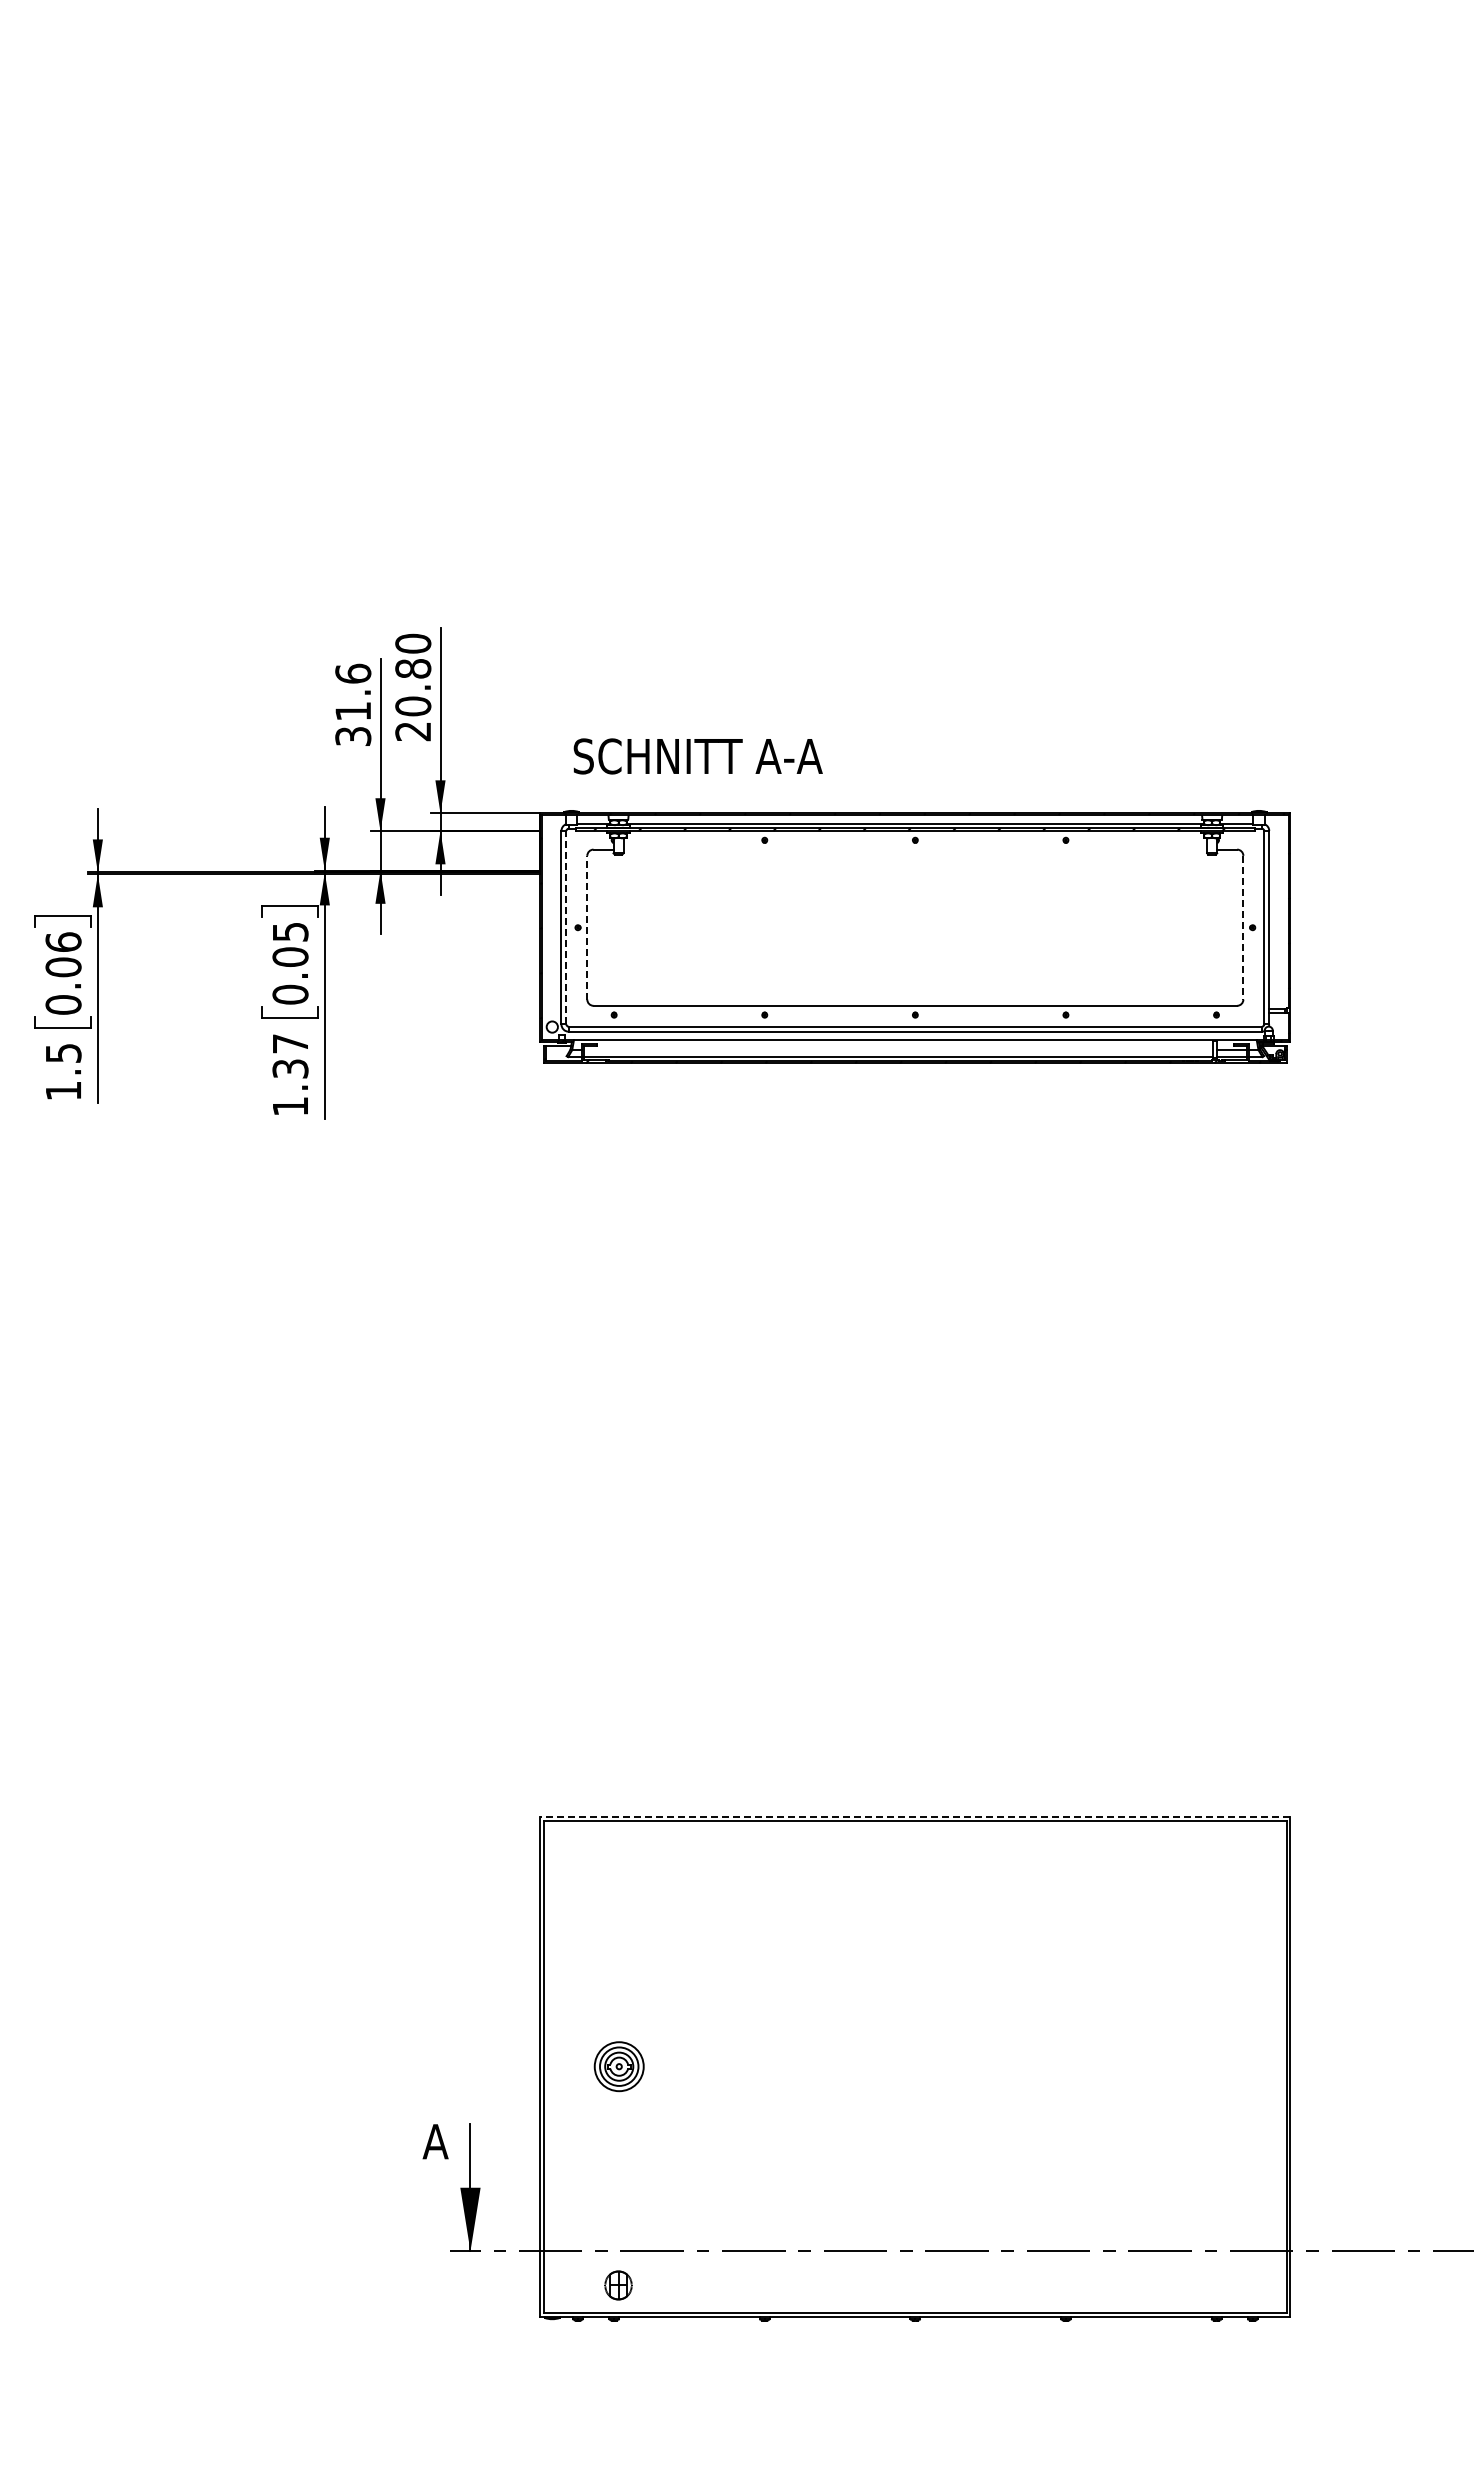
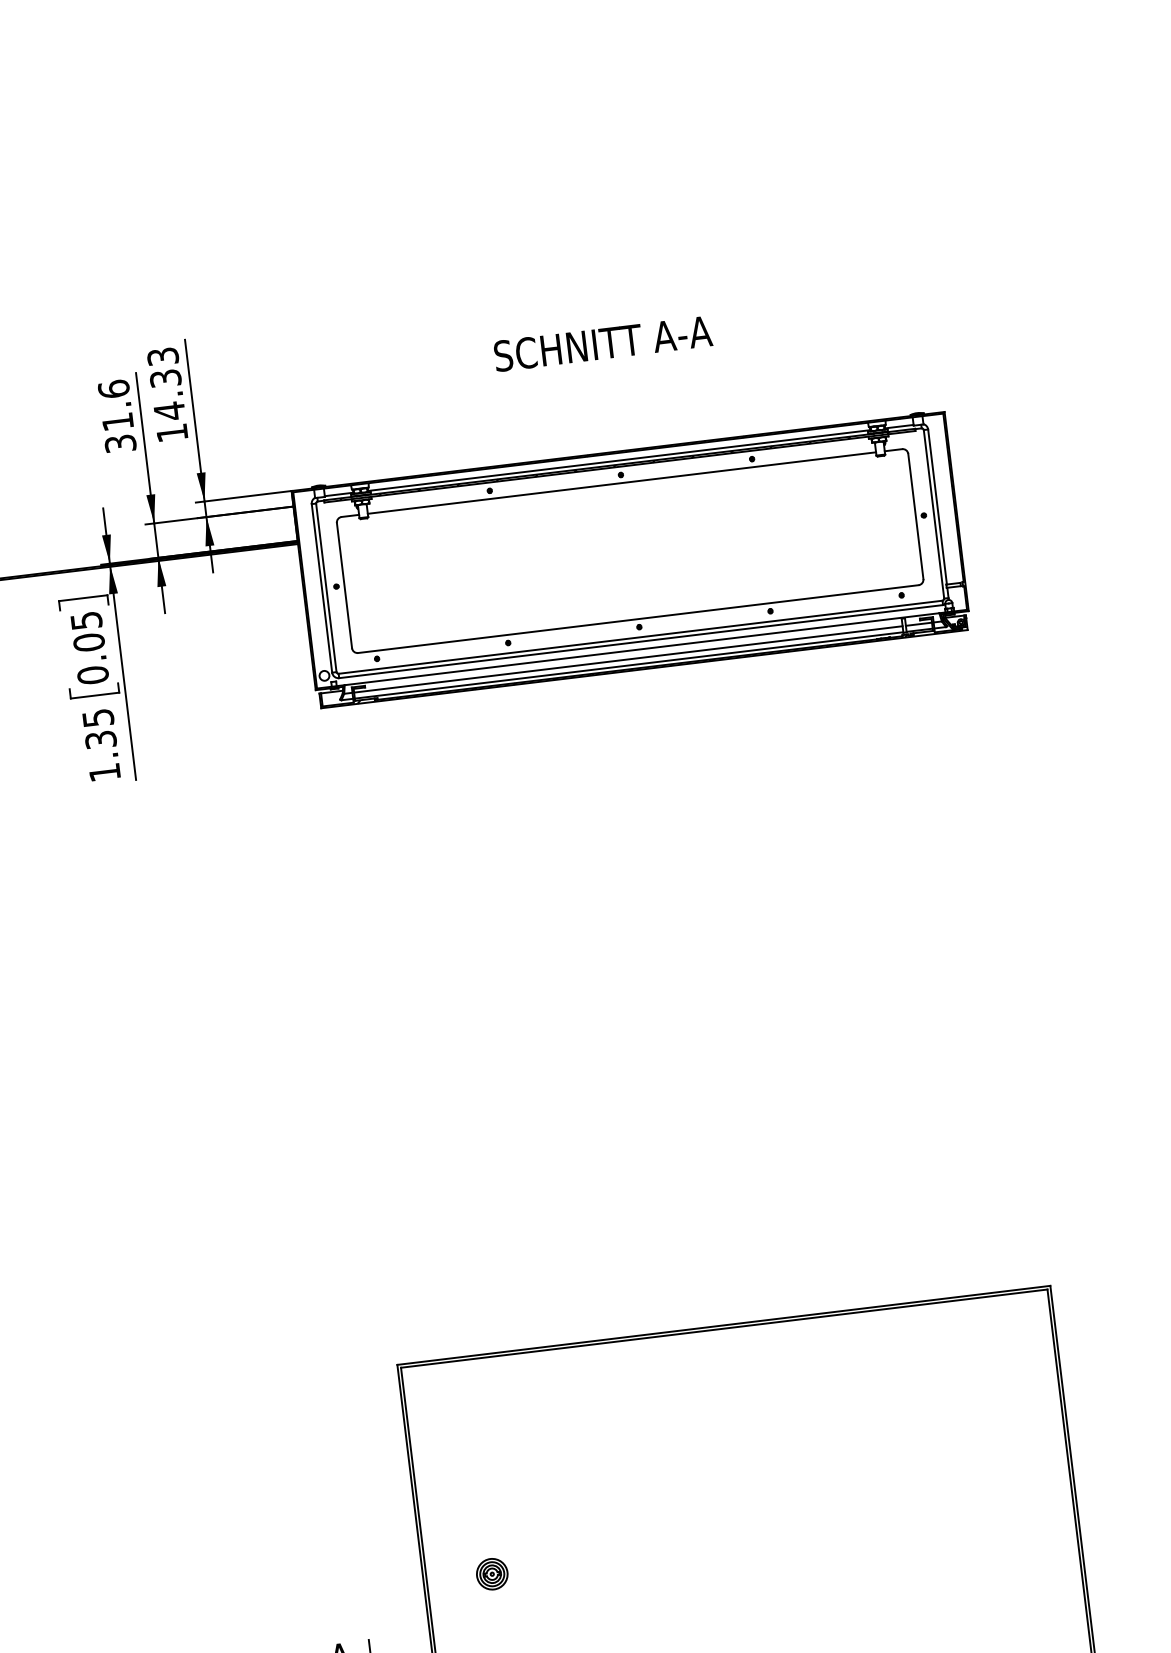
text: (413, 687) -> (167, 394), 20.80 -> 14.33
text: (697, 756) -> (602, 343), moved
line: (915, 849) -> (622, 482), added
line: (566, 927) -> (326, 587), dashed -> solid
line: (587, 927) -> (344, 585), dashed -> solid
line: (1243, 927) -> (915, 516), dashed -> solid
text: (290, 1043) -> (98, 717), 1.37 -> 1.35
line: (898, 1050) -> (628, 659), added
line: (915, 1816) -> (723, 1325), dashed -> solid
part: (618, 2066) -> (491, 1574), size x0.71

